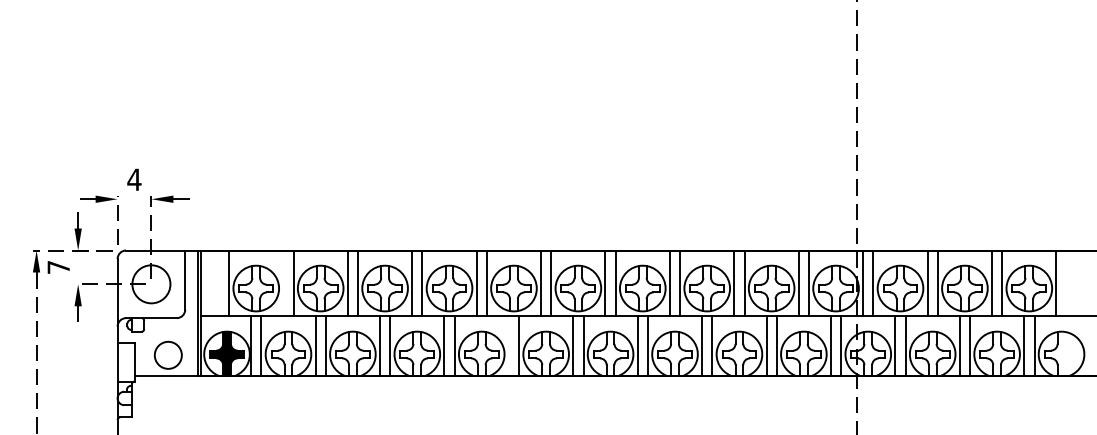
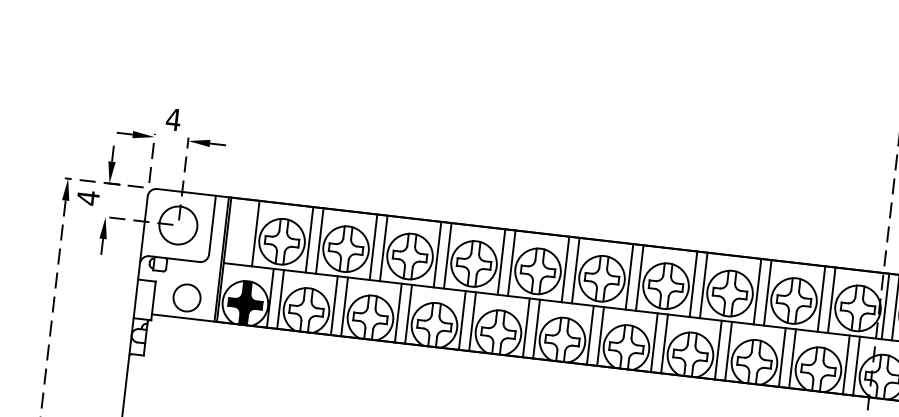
text: (58, 267) -> (88, 198), 7 -> 4
line: (283, 283) -> (309, 239), added
line: (508, 345) -> (526, 327), added

